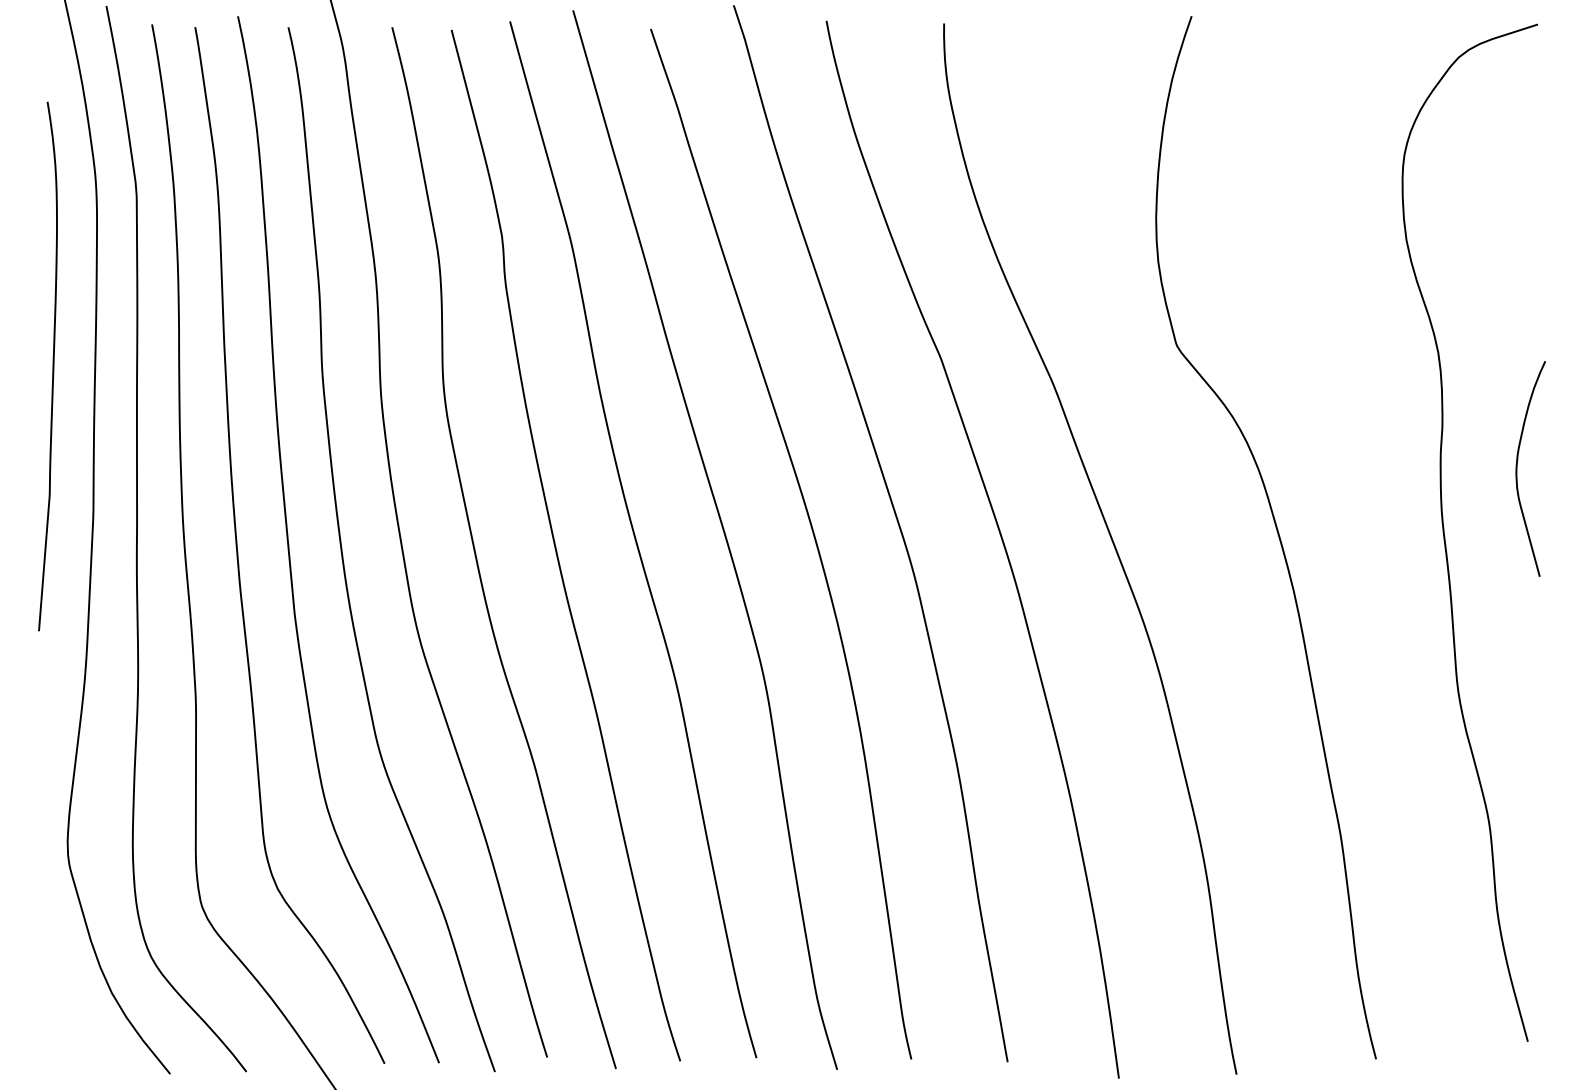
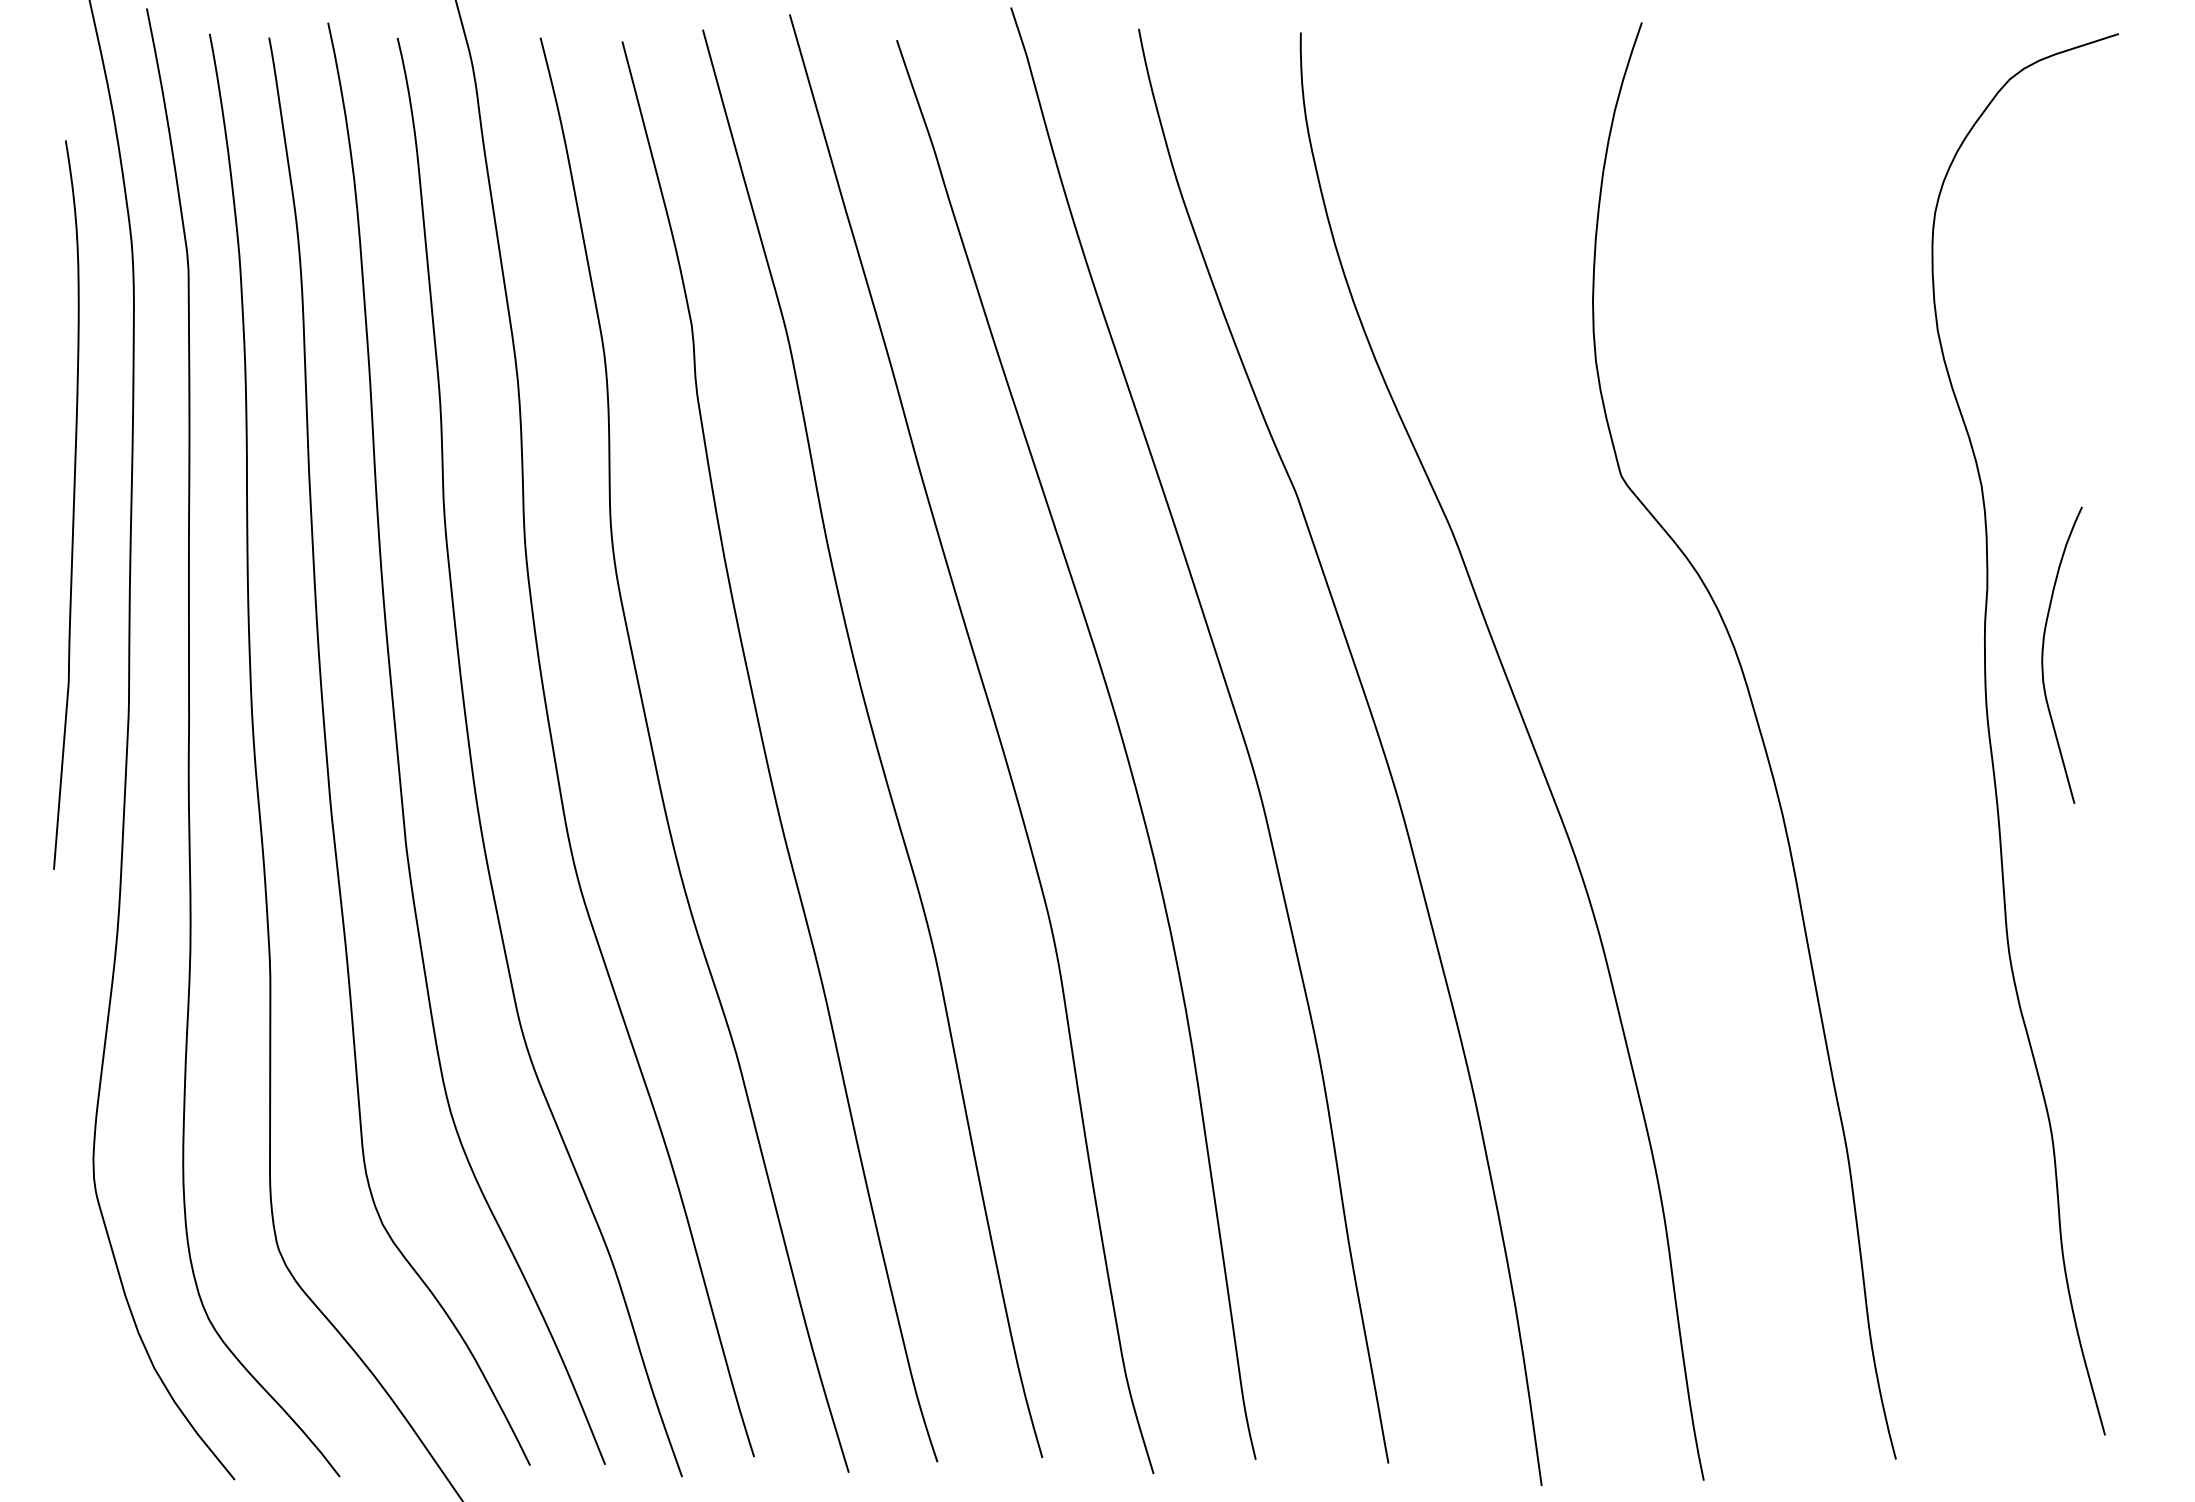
curve: (1517, 468) -> (2043, 654), moved

